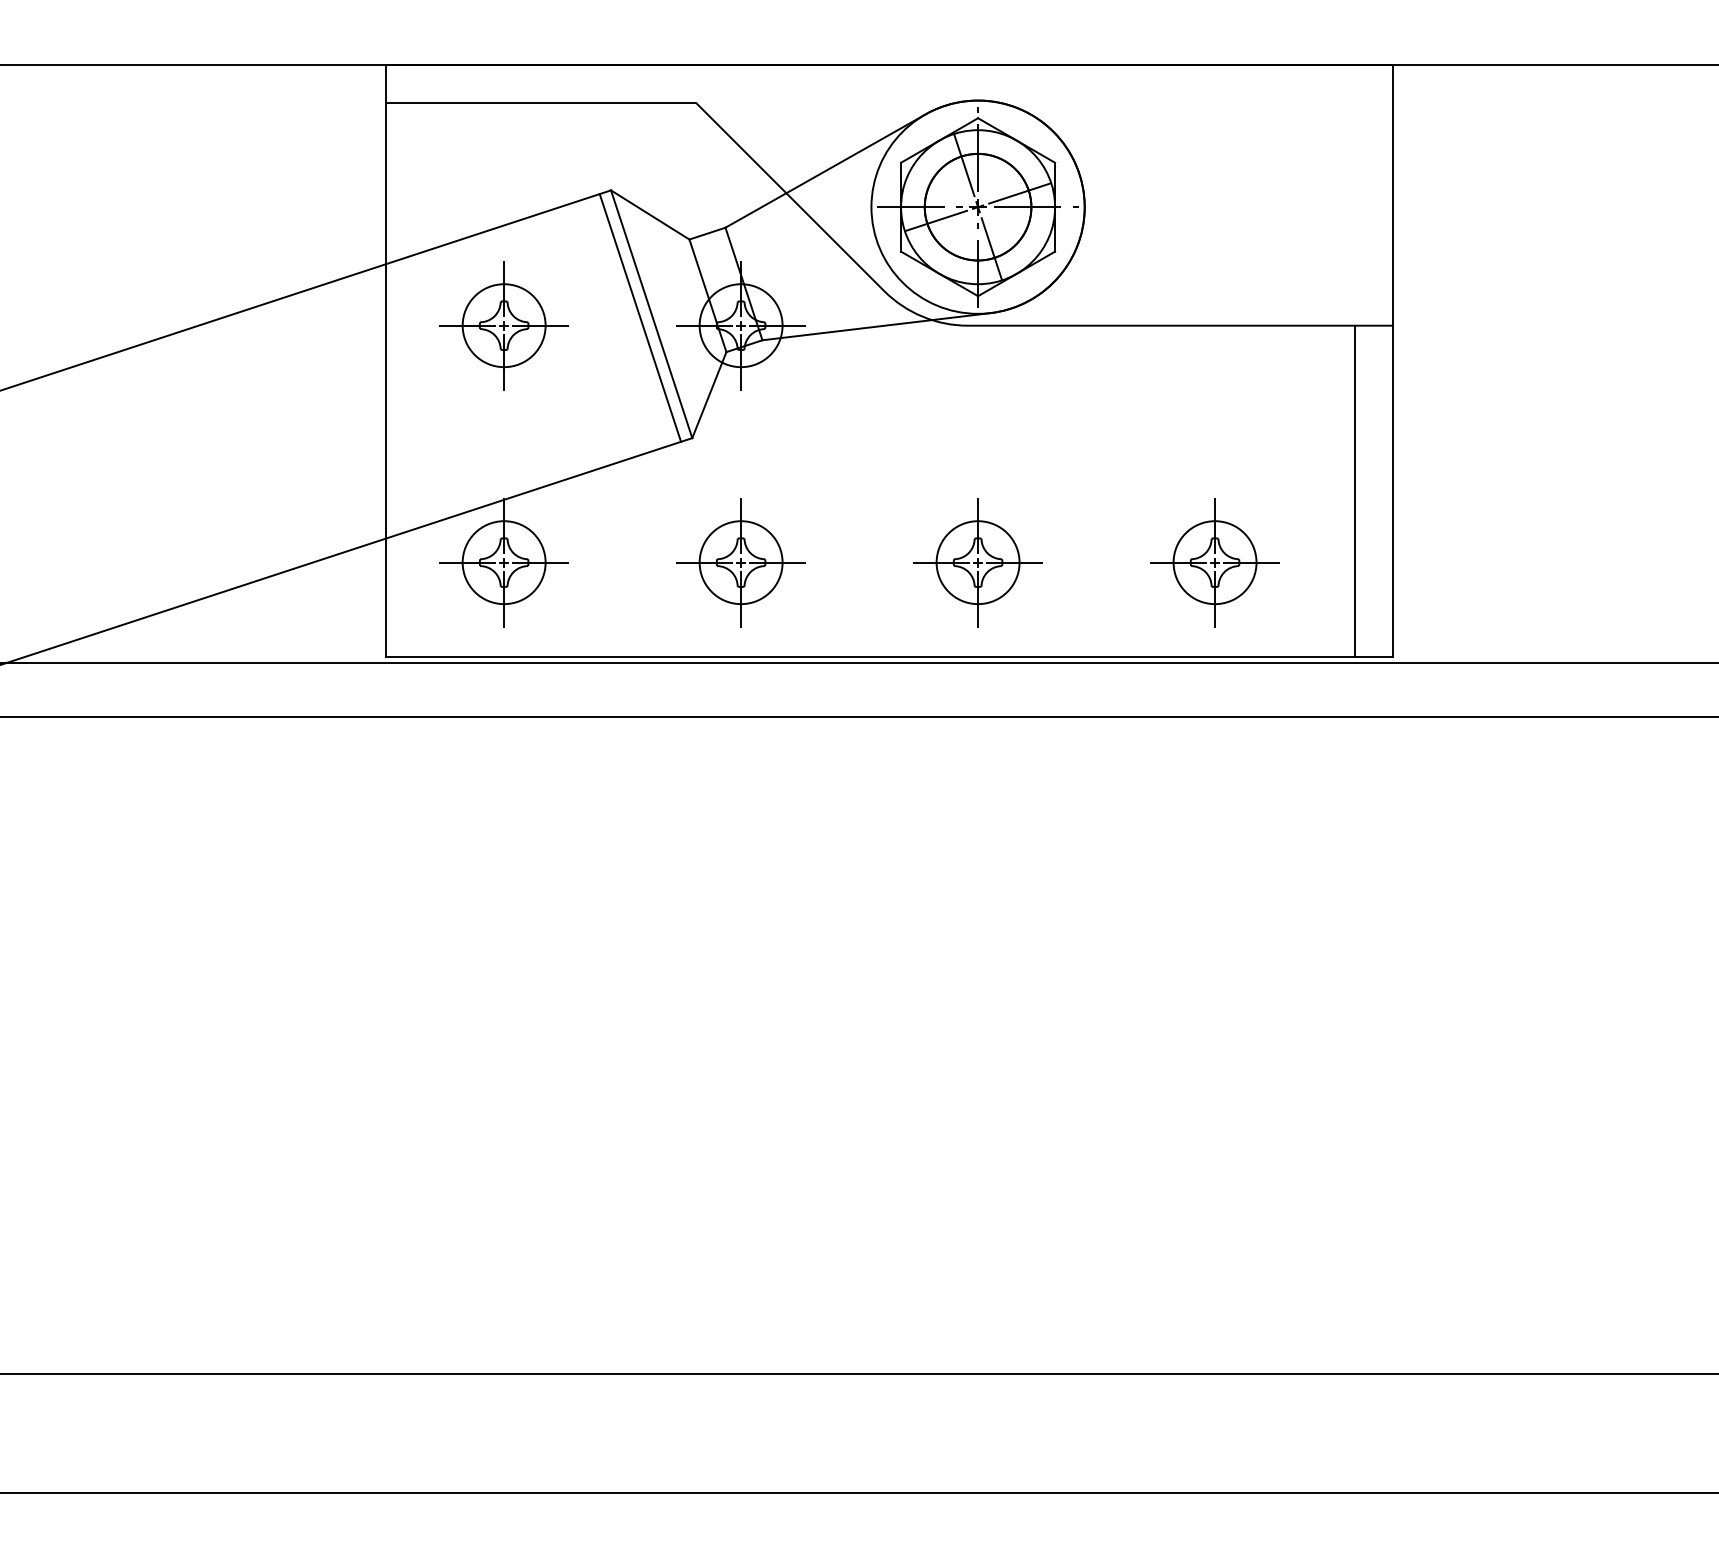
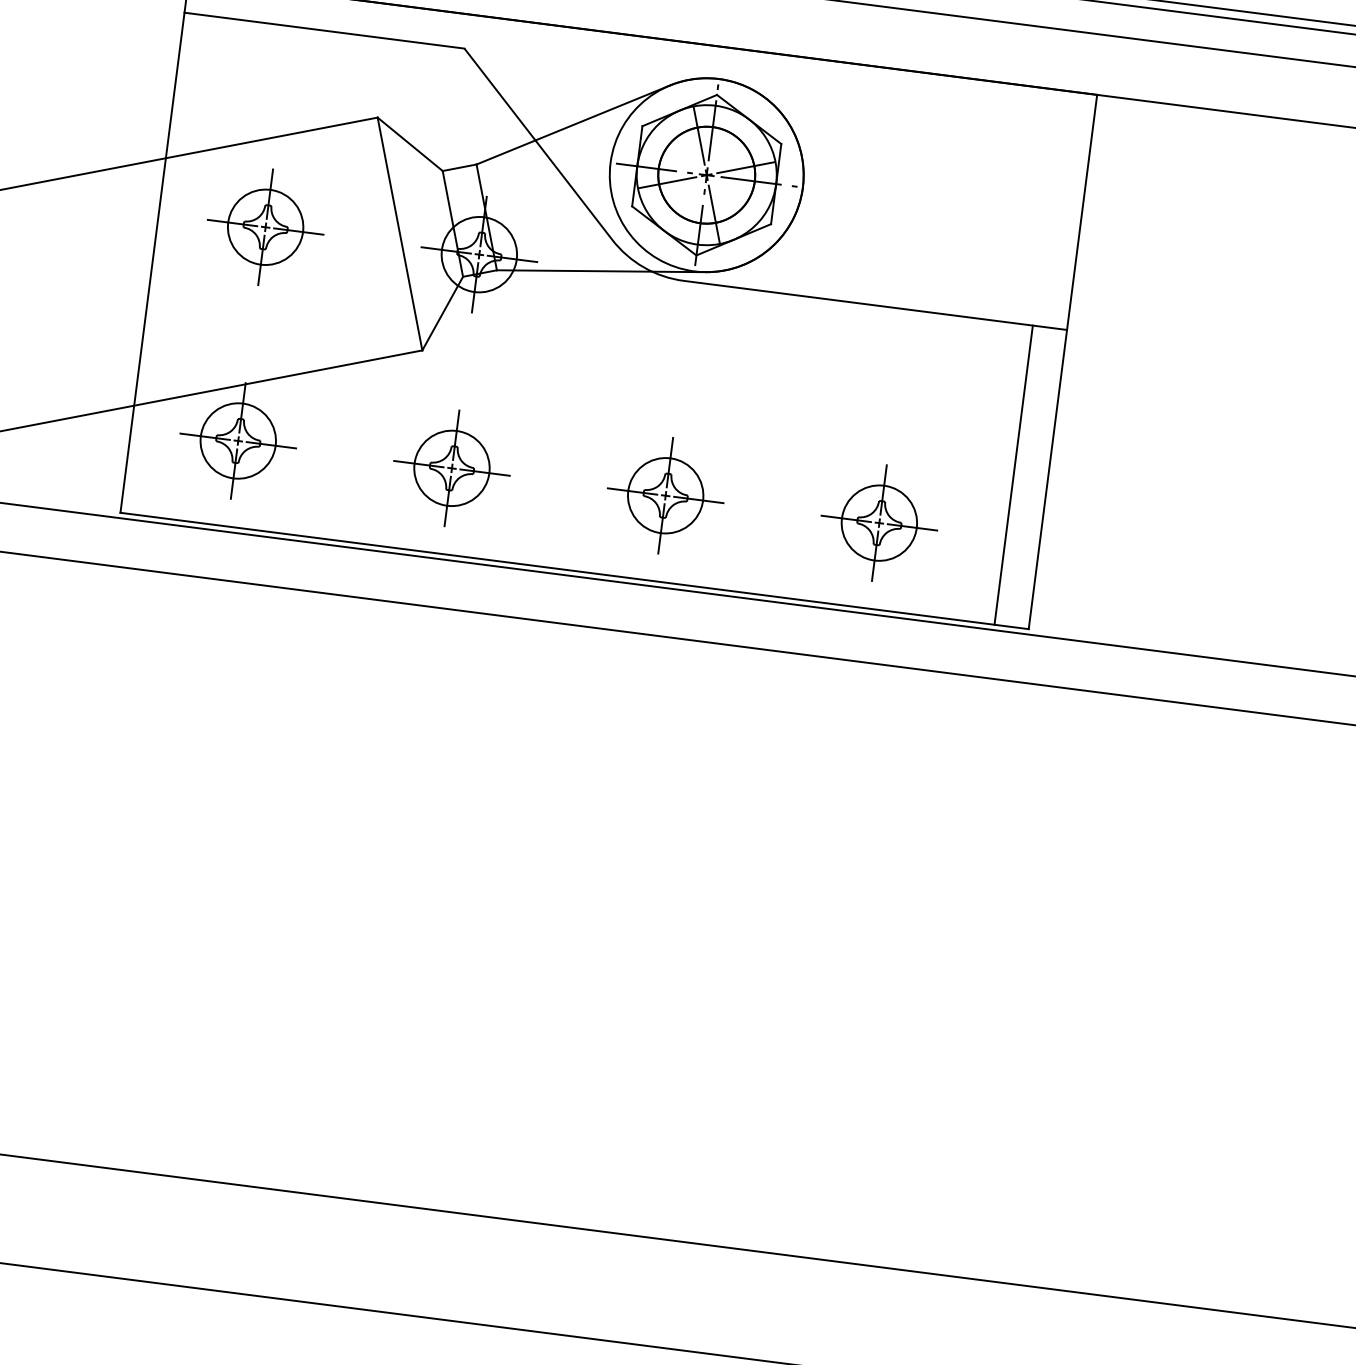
line: (640, 317) -> (389, 235), removed

